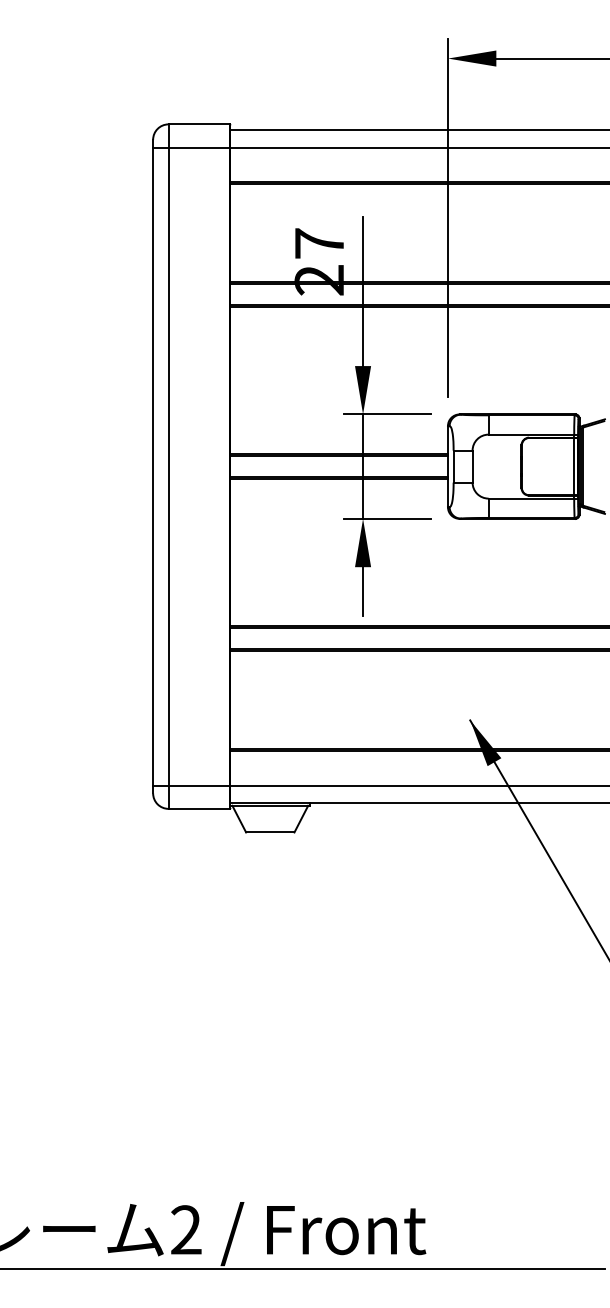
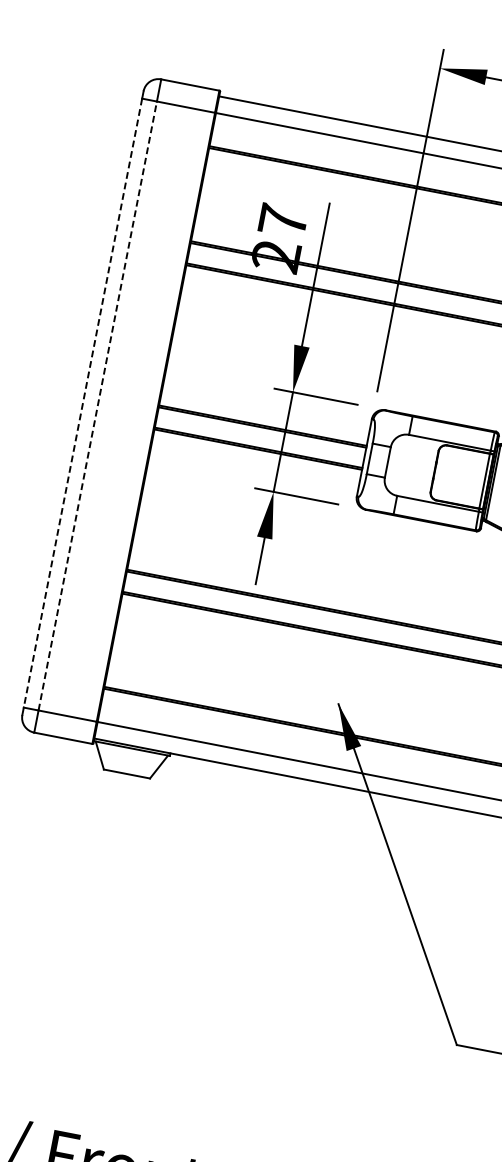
line: (168, 466) -> (97, 405), solid -> dashed
line: (153, 467) -> (83, 404), solid -> dashed

